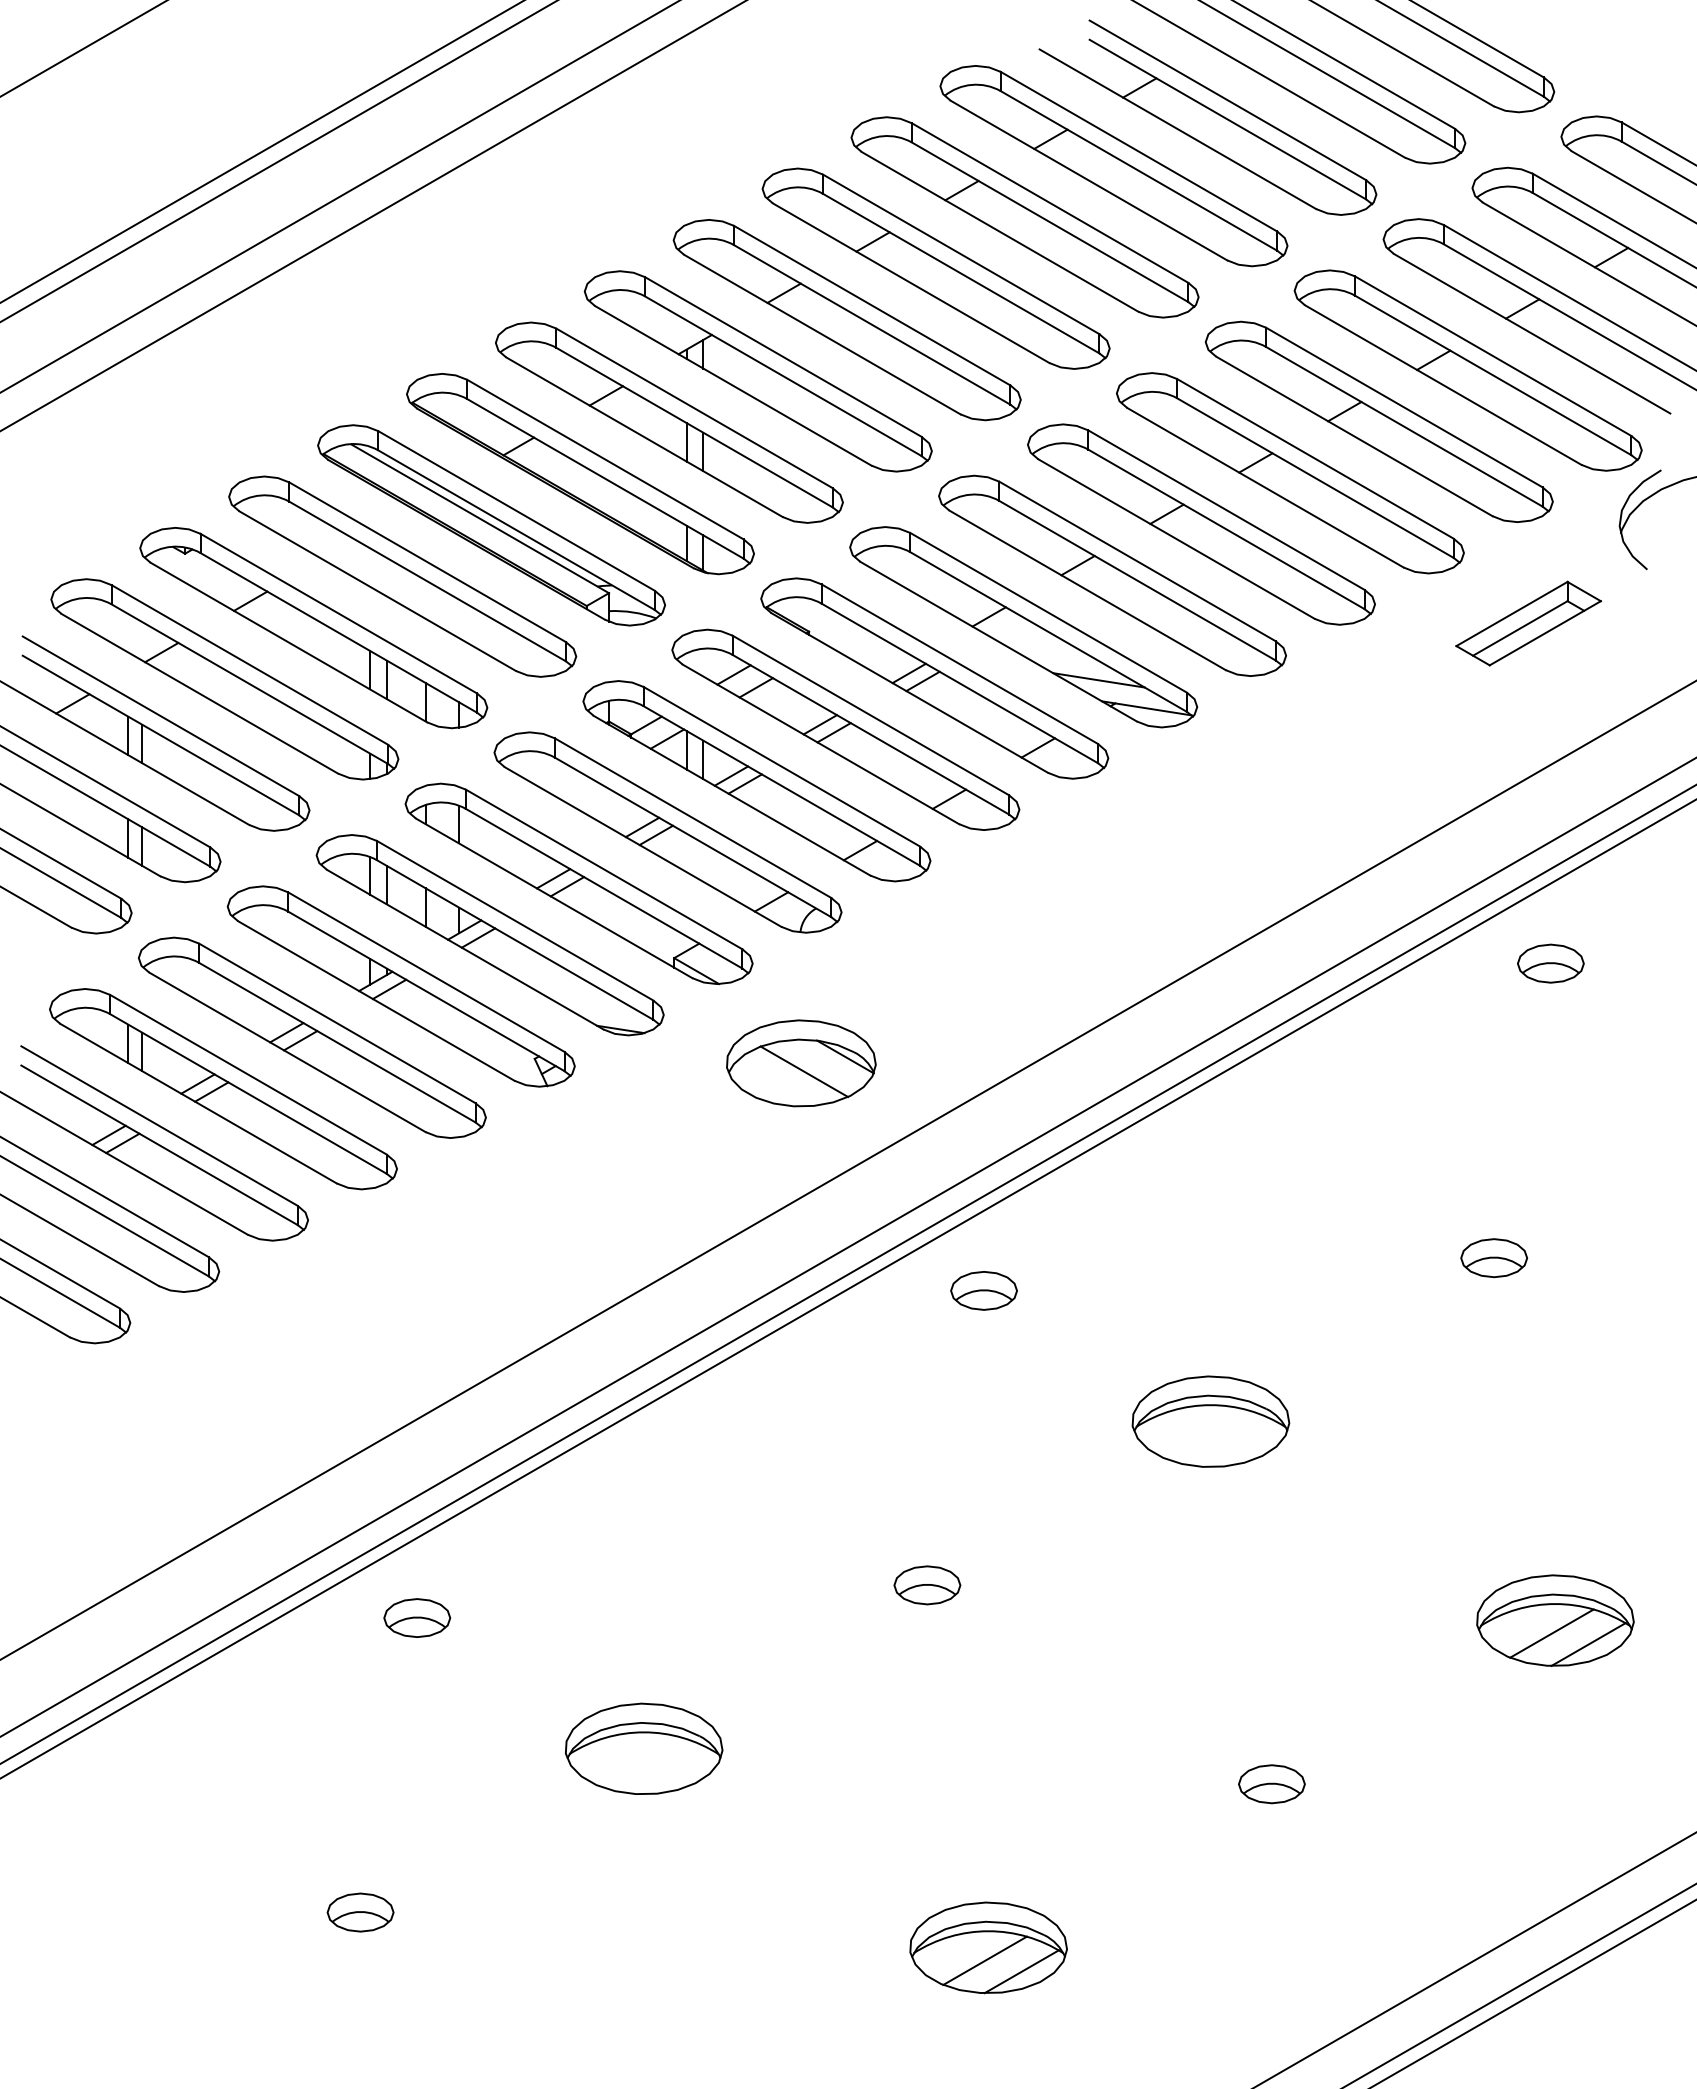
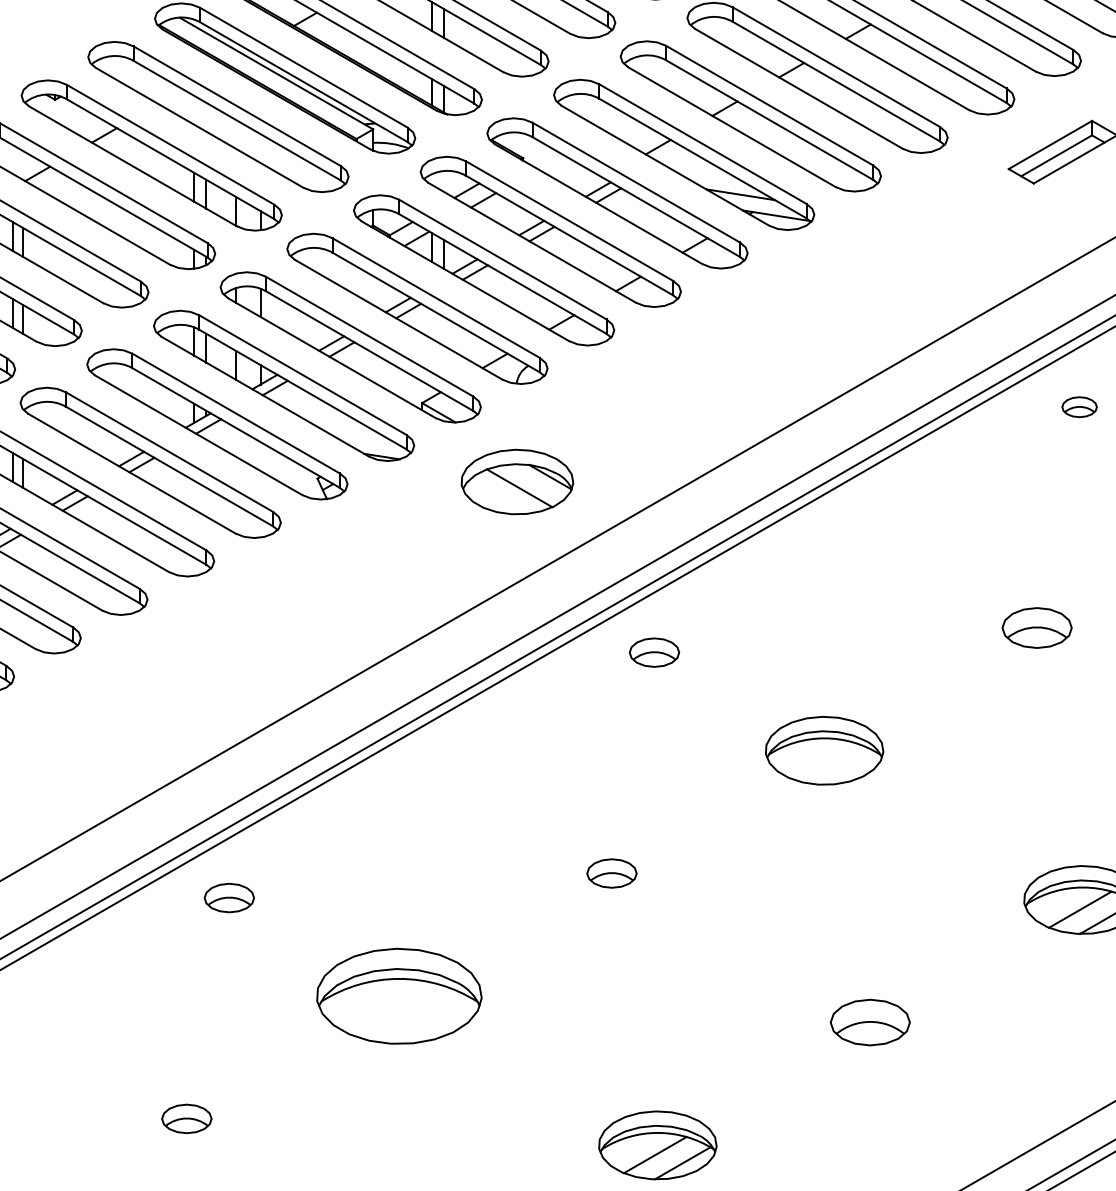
part: (1550, 963) -> (1079, 407), size x0.7
part: (1493, 1258) -> (1036, 628), size x1.4
part: (644, 1748) -> (399, 995), size x1.4
part: (1271, 1784) -> (870, 1022), size x1.6

